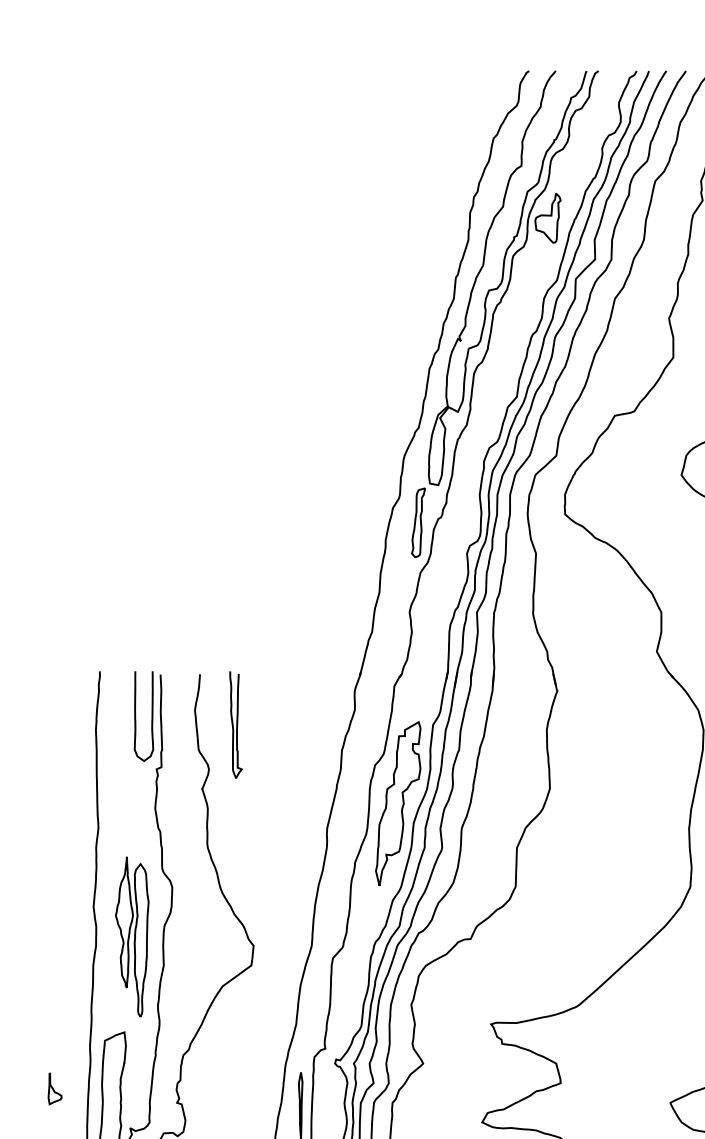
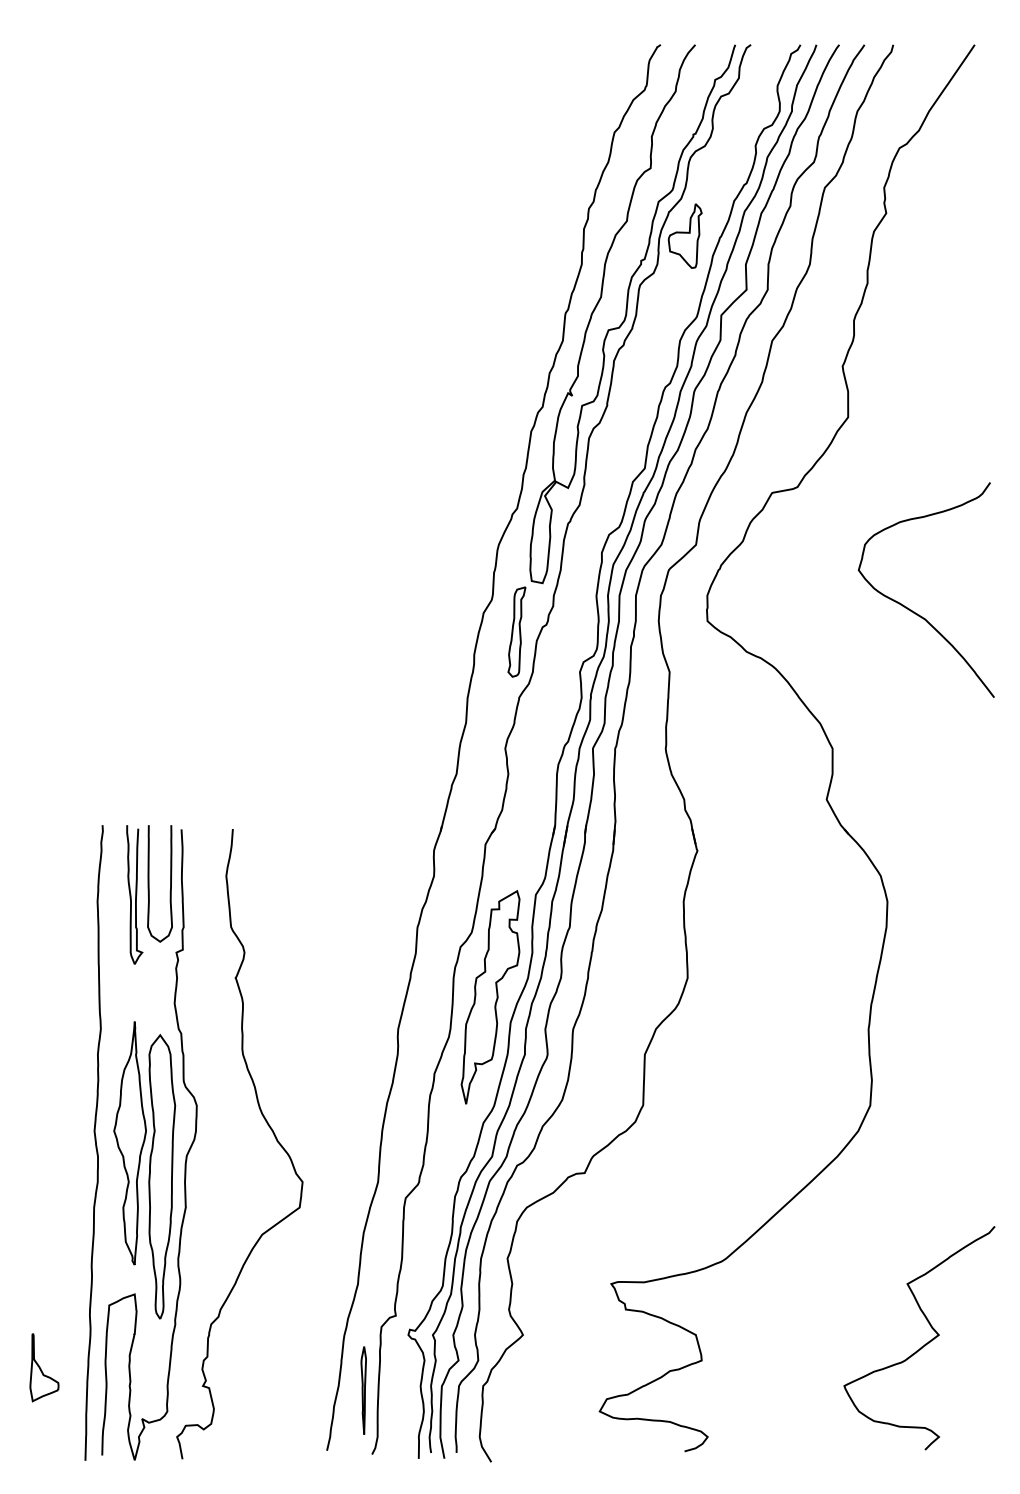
curve: (236, 724) -> (135, 894), moved
part: (132, 937) -> (144, 1170), size x1.43
part: (55, 1088) -> (44, 1367), size x1.67

